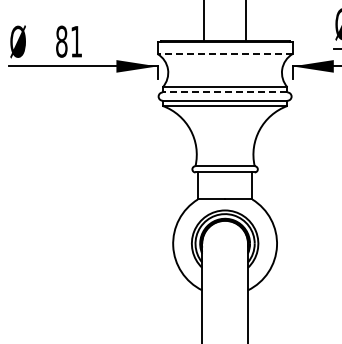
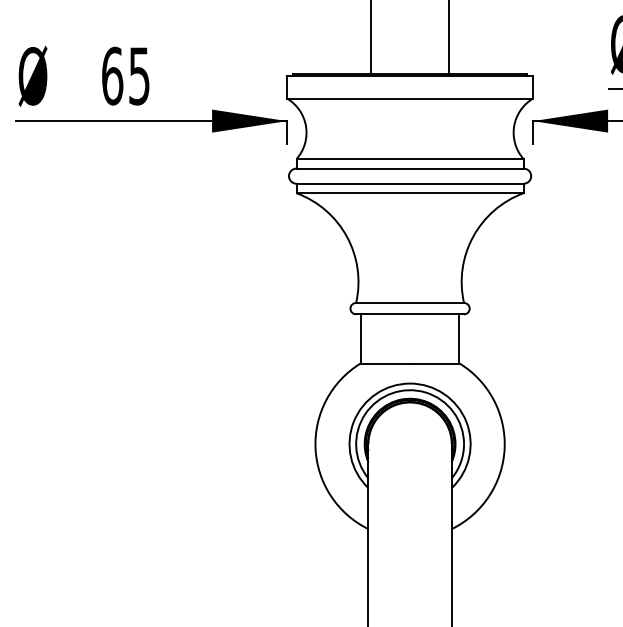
text: (68, 41) -> (124, 75), 81 -> 65
line: (225, 54) -> (410, 99), dashed -> solid
line: (224, 92) -> (408, 168), dashed -> solid

